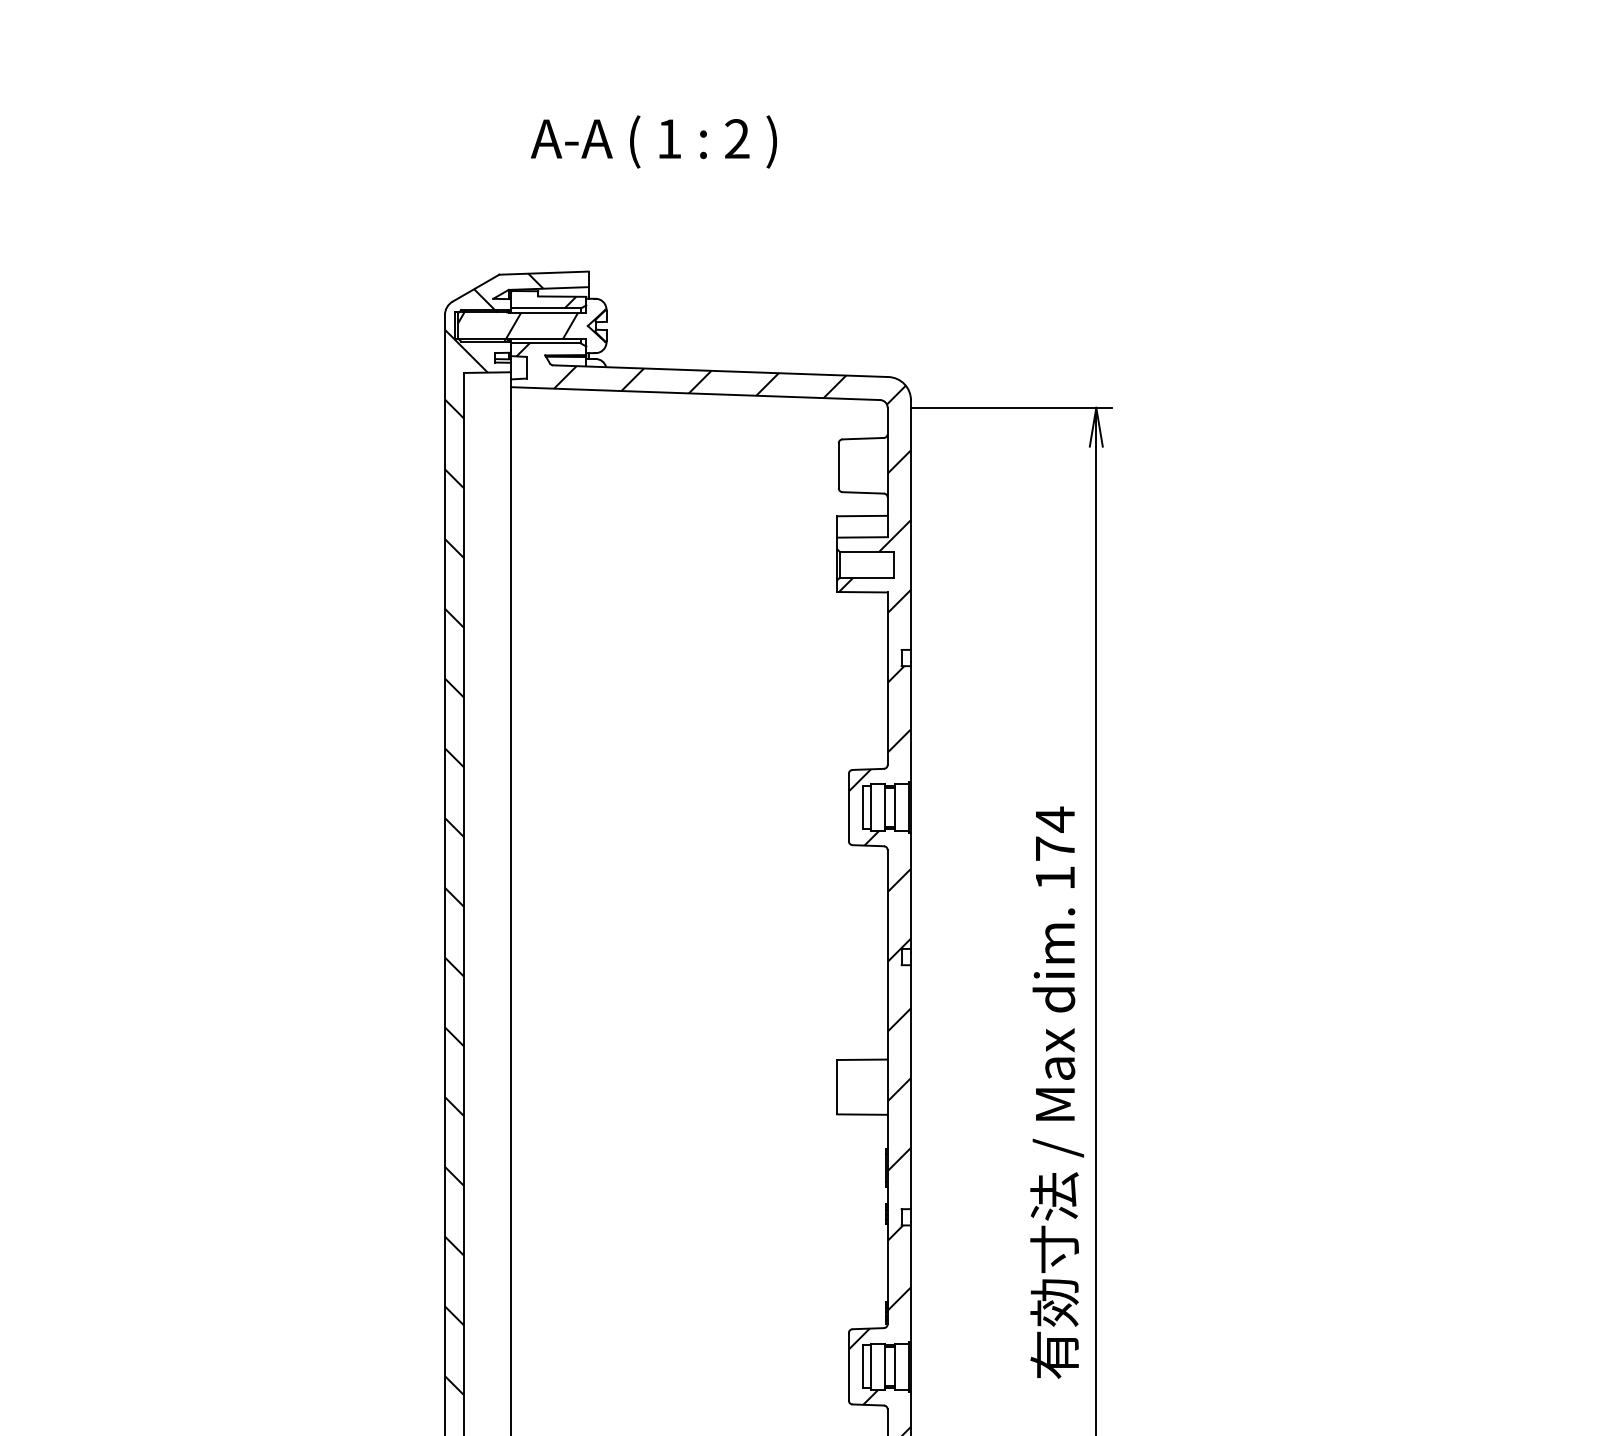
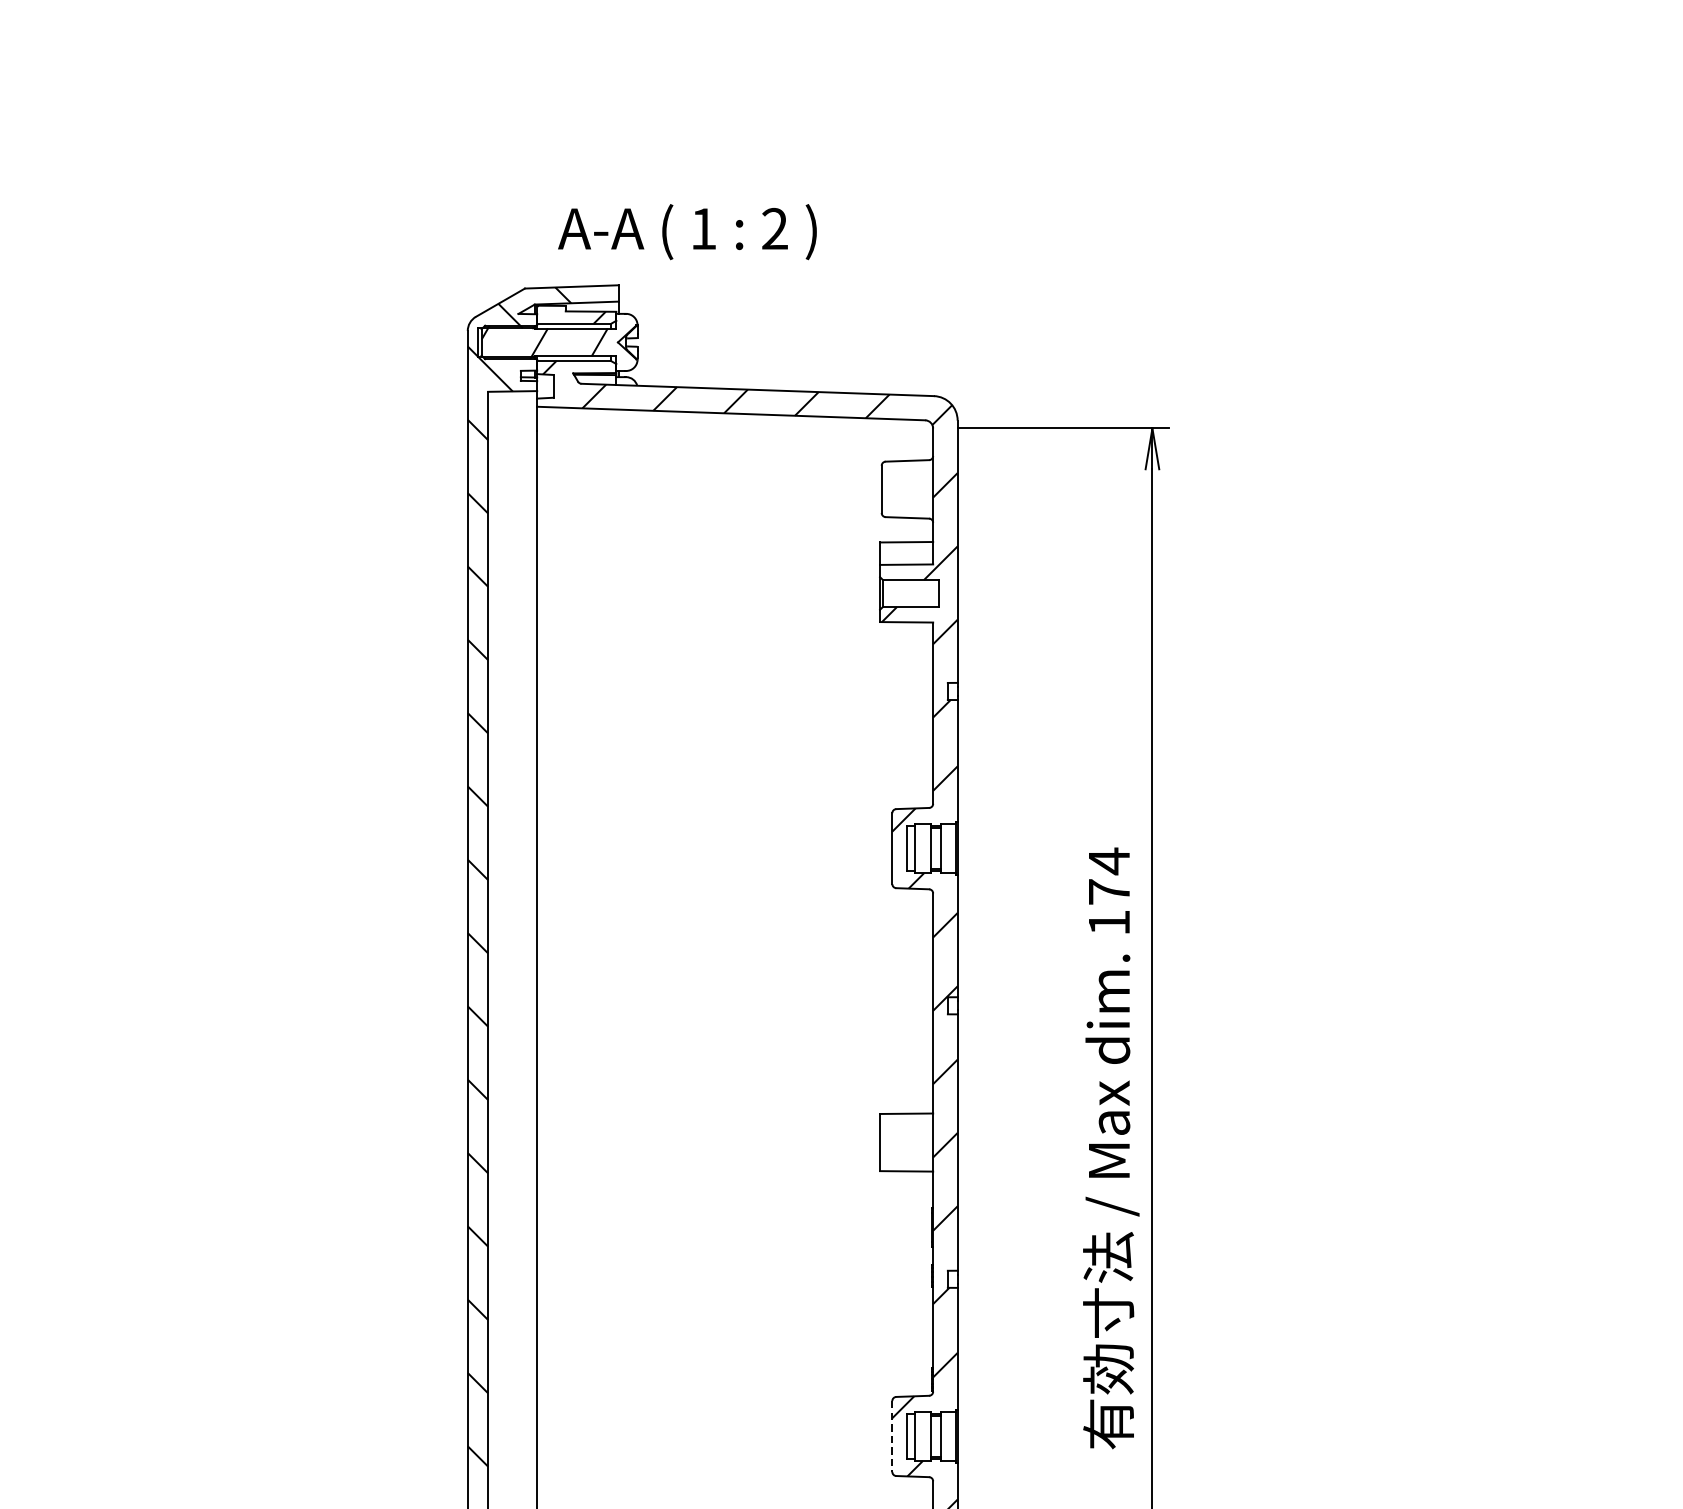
text: (653, 141) -> (686, 231), moved
line: (848, 1366) -> (891, 1436), solid -> dashed

